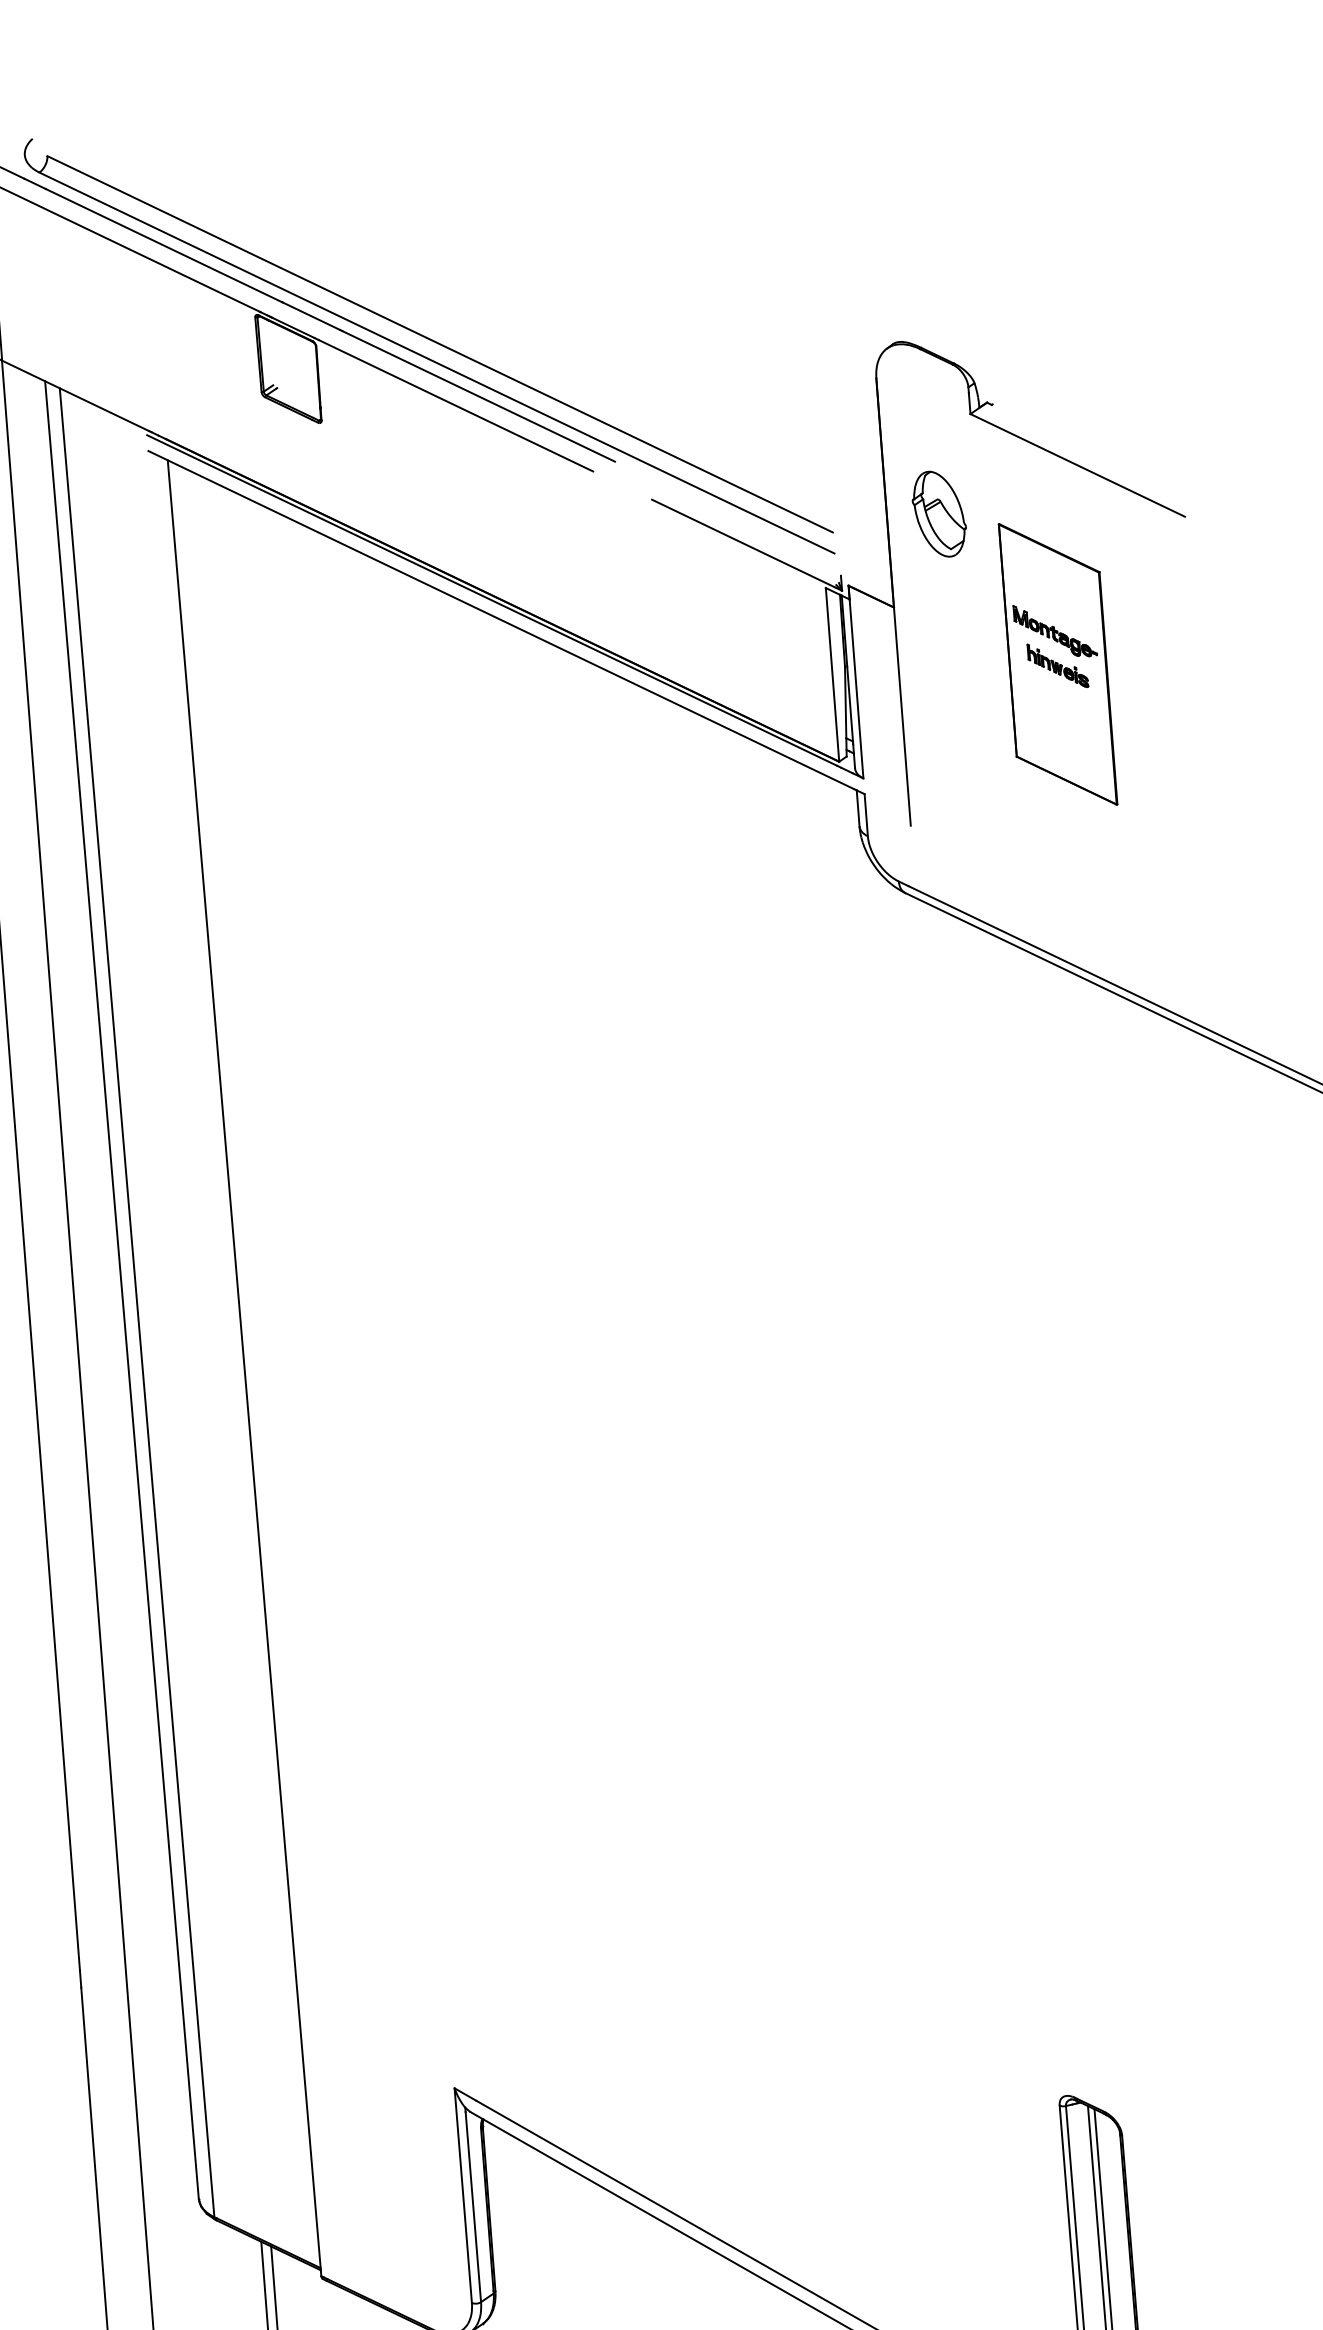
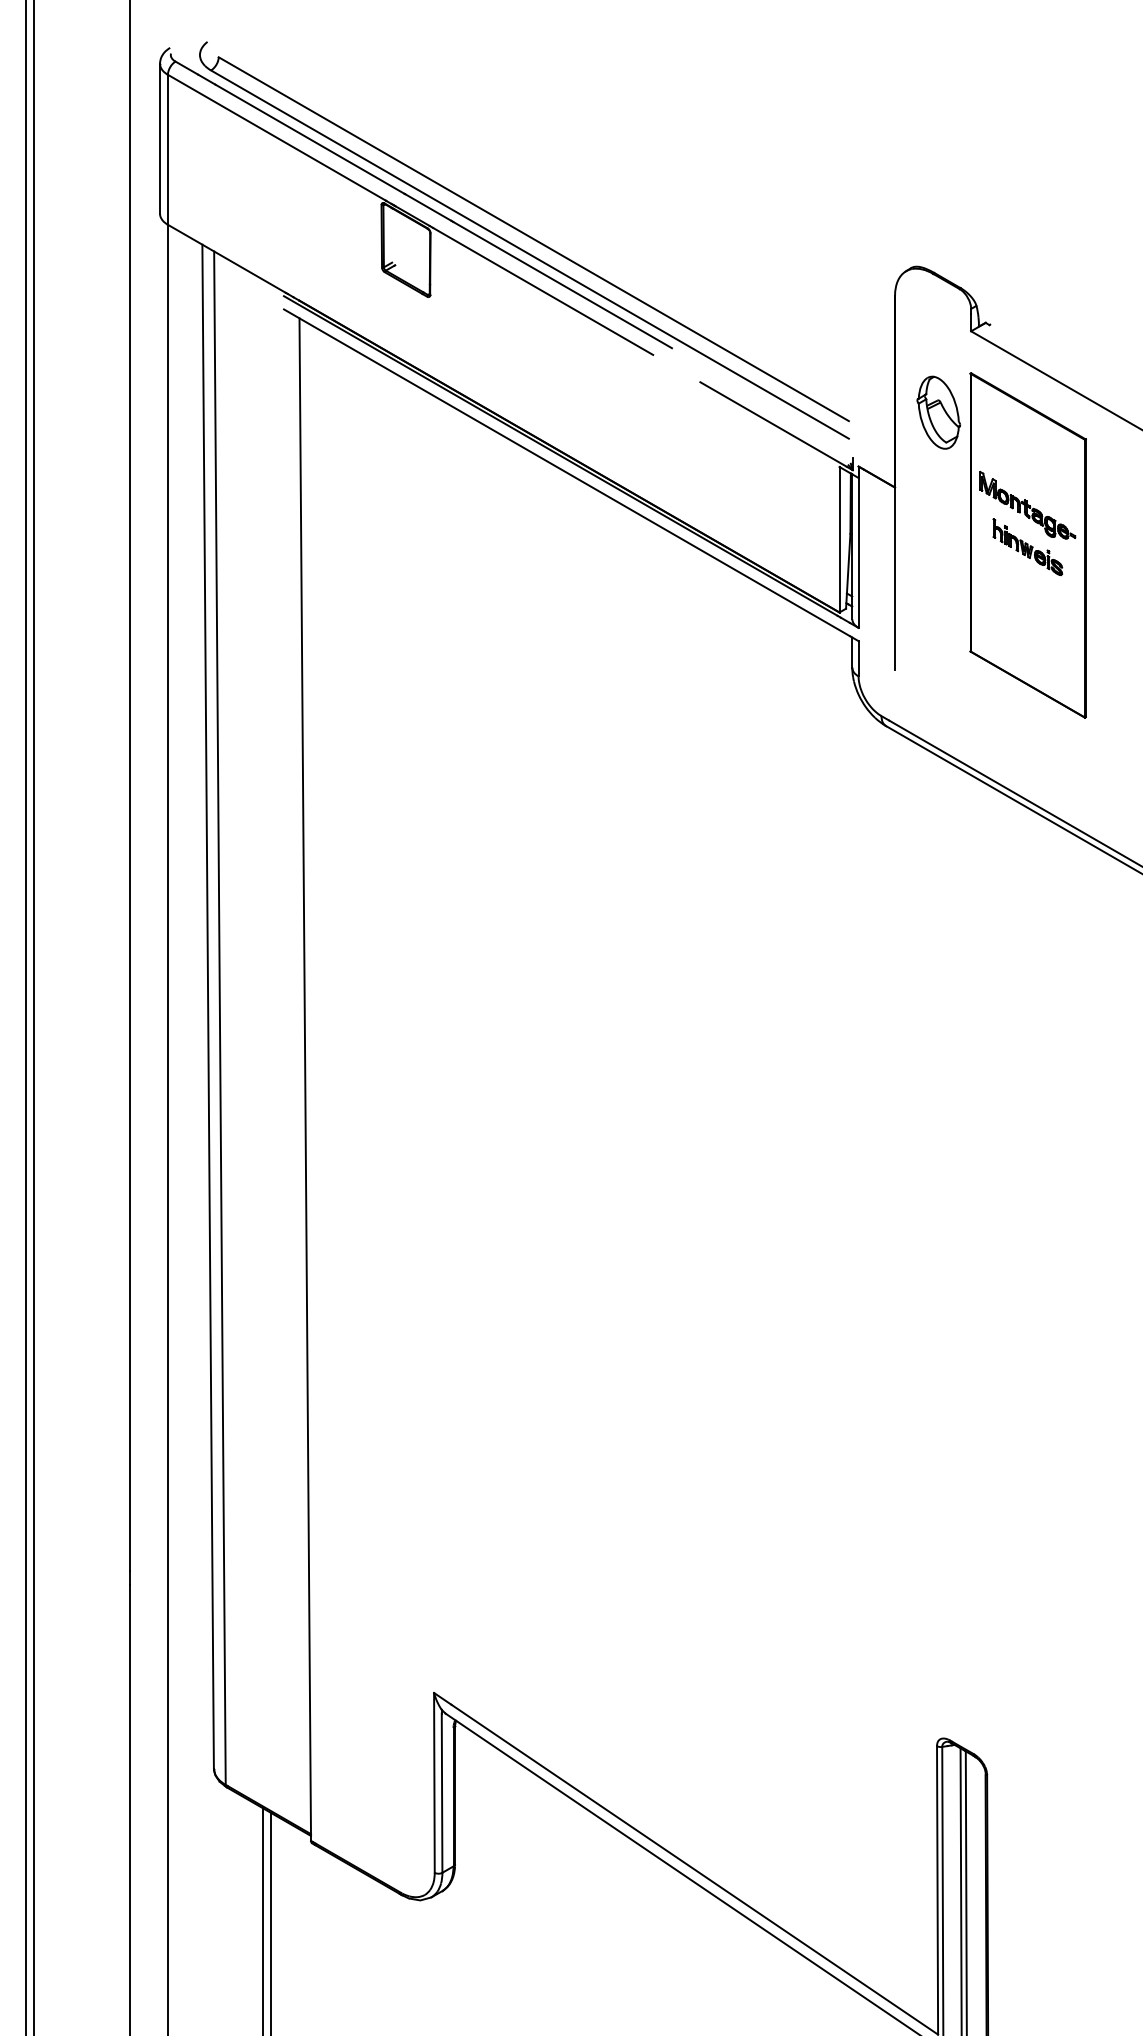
part: (1057, 664) -> (1027, 545), size x1.43

